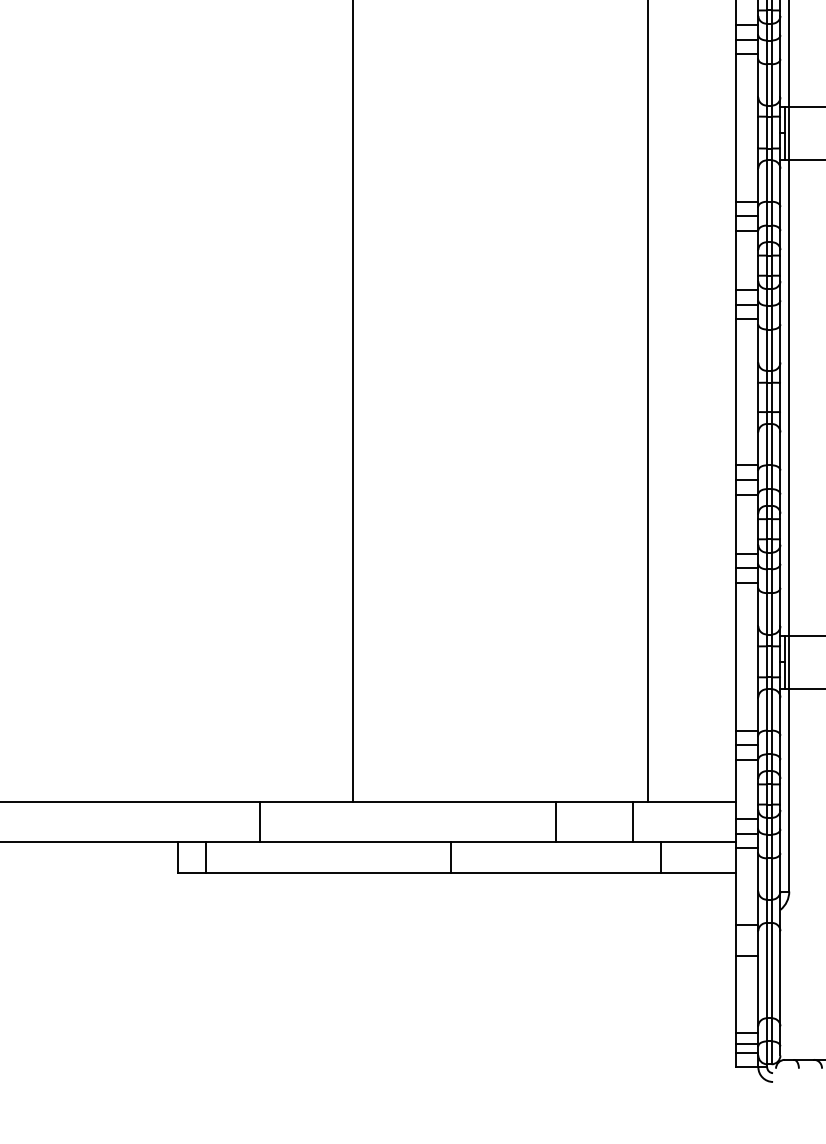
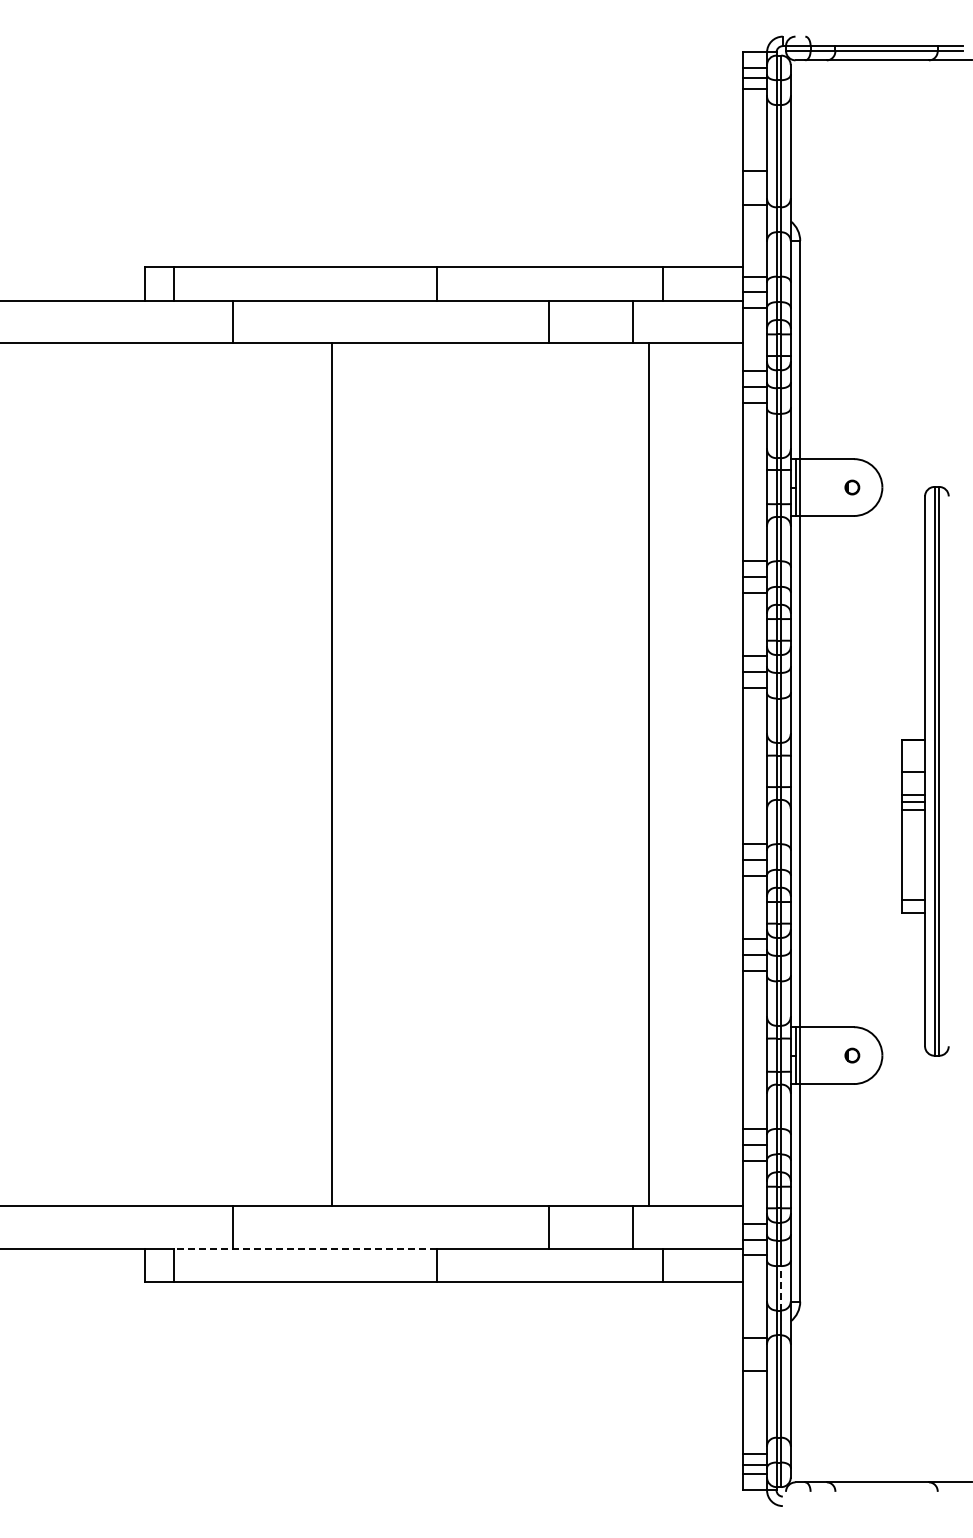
line: (328, 841) -> (305, 1248), solid -> dashed
line: (771, 878) -> (781, 1287), solid -> dashed

